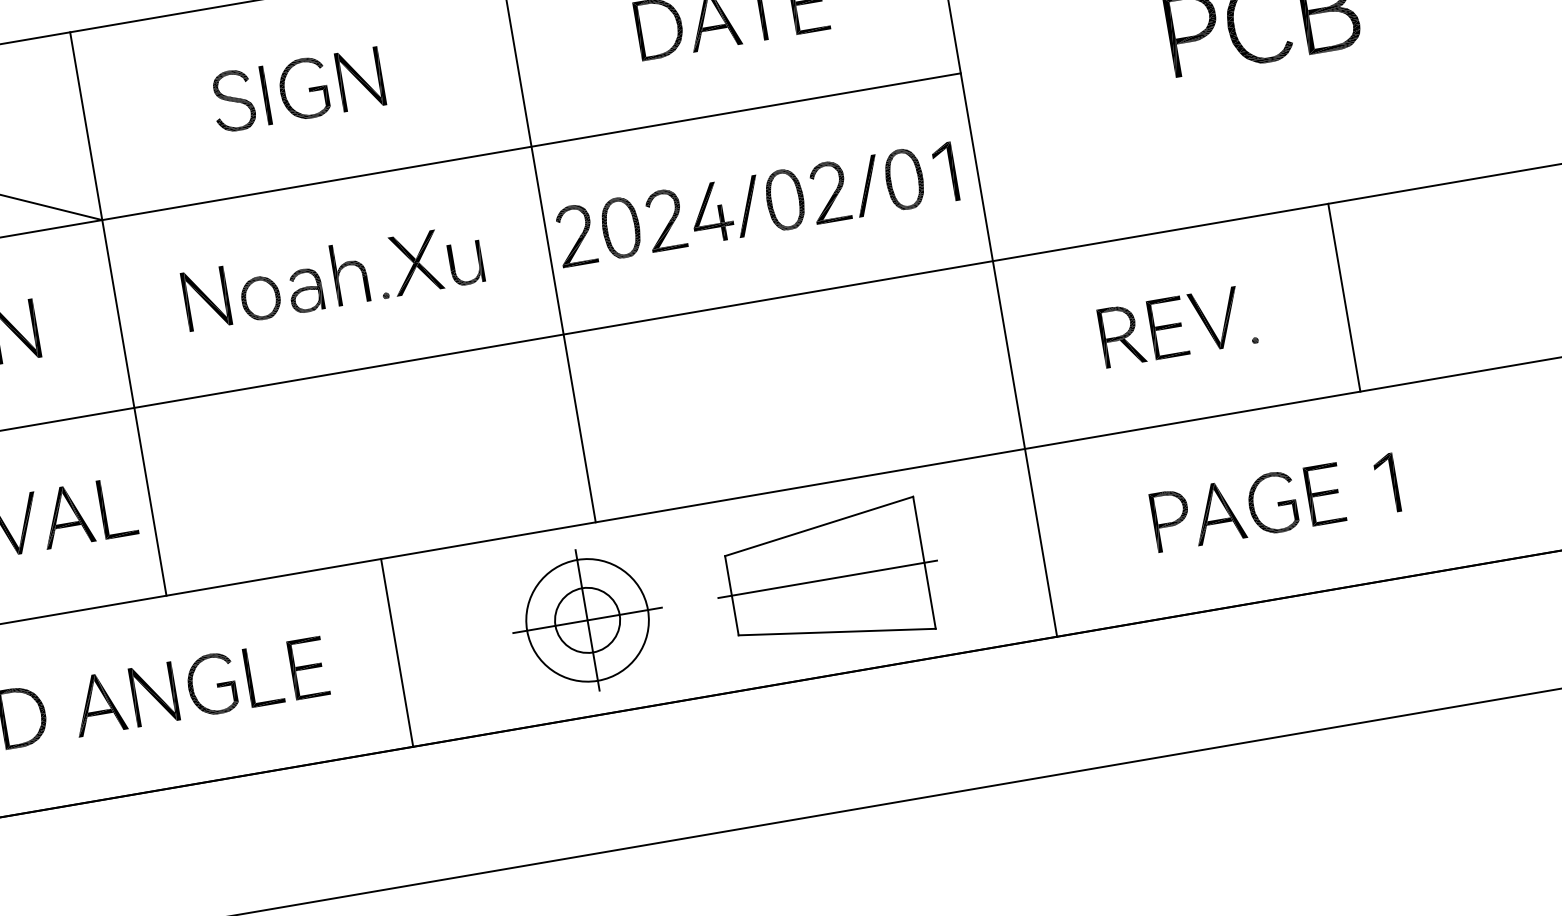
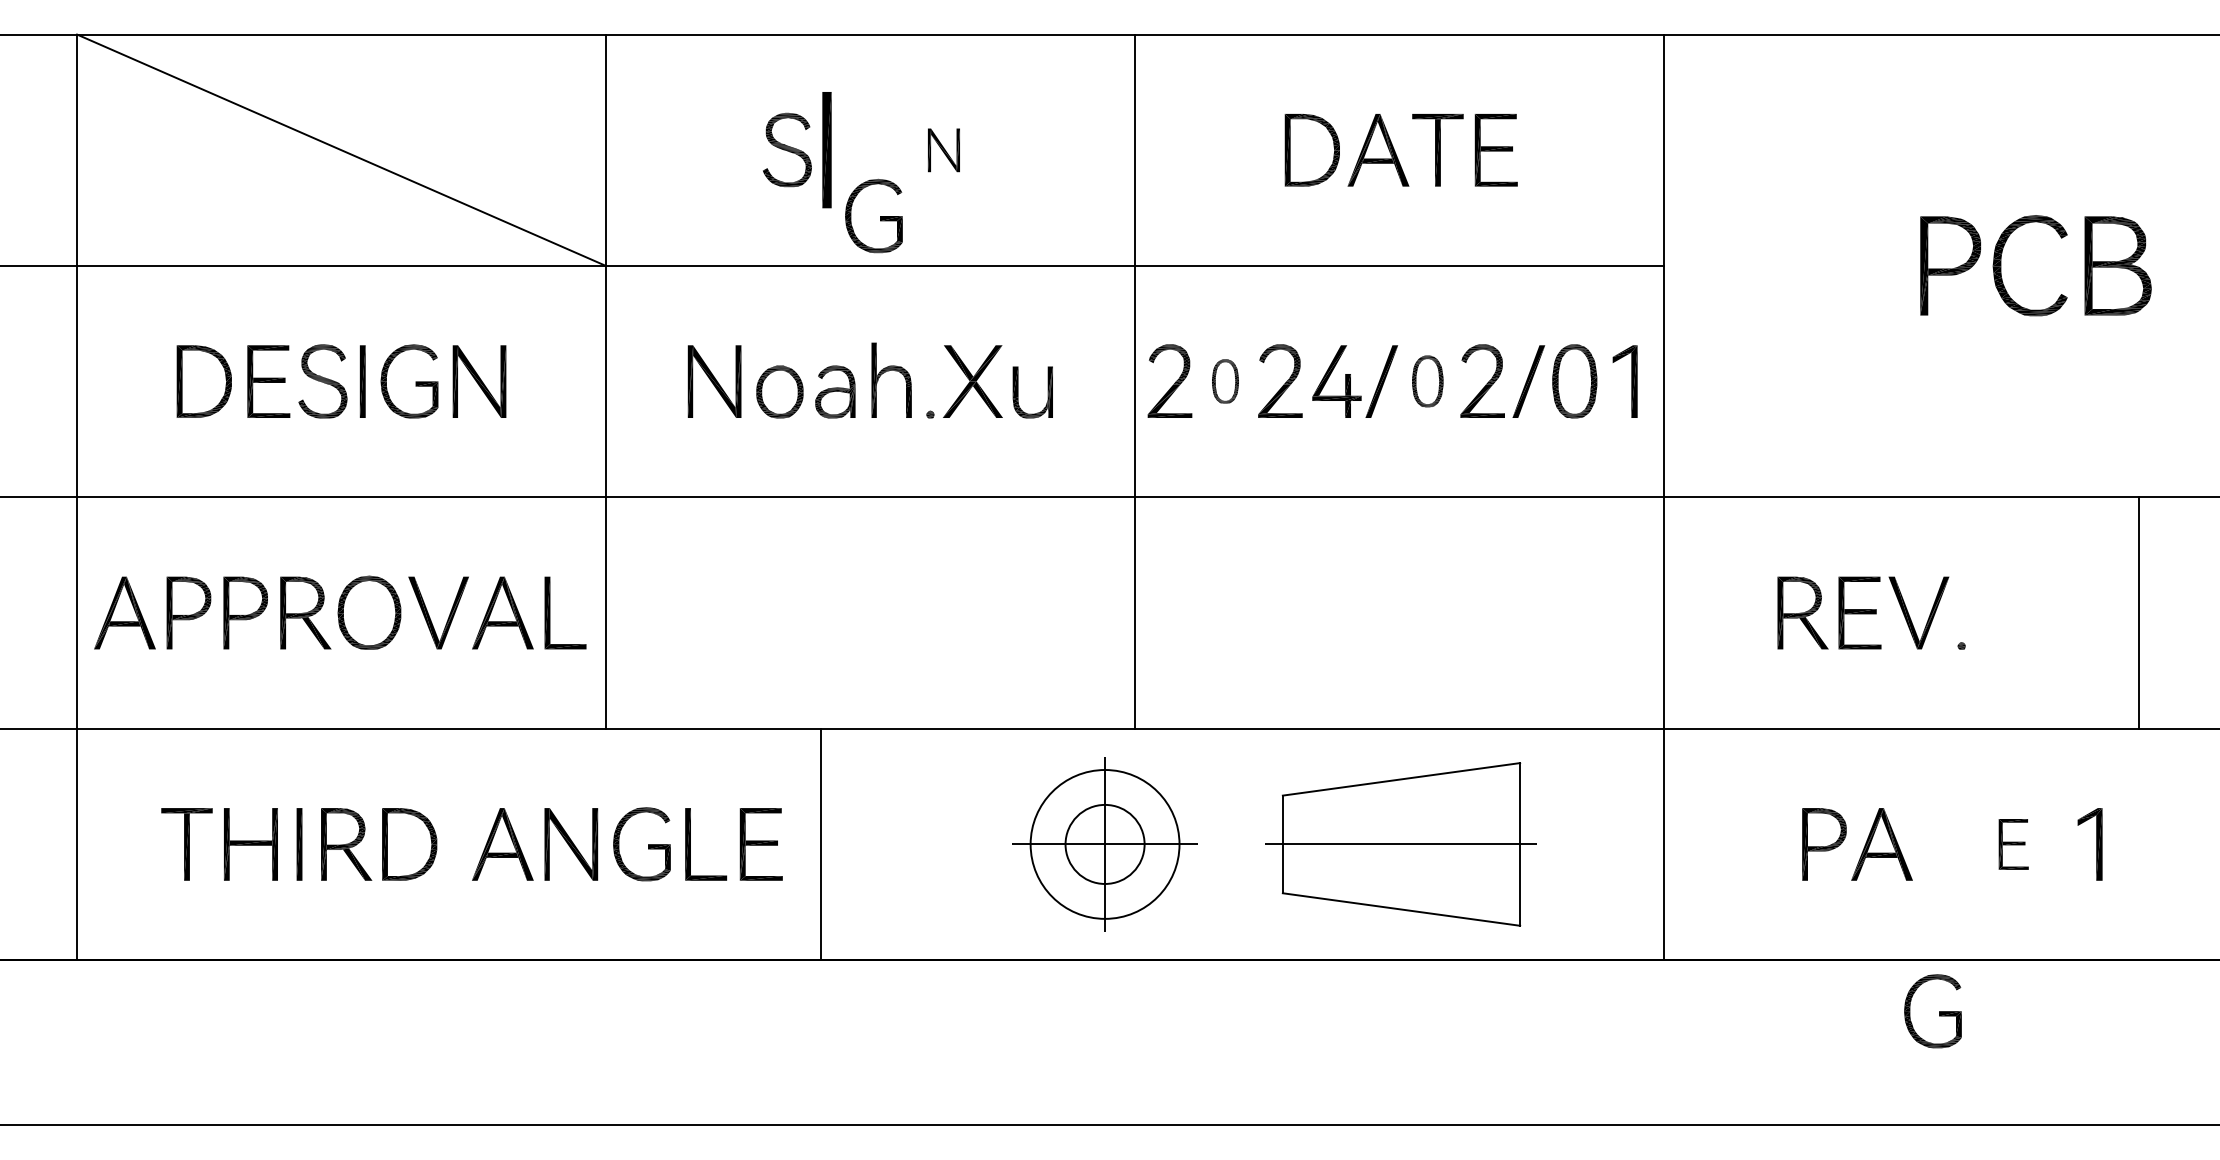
part: (360, 79) -> (943, 150), size x0.6
part: (309, 88) -> (880, 216), moved
part: (266, 95) -> (827, 150), size x1.6
part: (785, 199) -> (1427, 381), size x0.7
part: (621, 227) -> (1225, 381), size x0.6
line: (1343, 297) -> (2138, 612), moved
part: (1324, 494) -> (2013, 844), size x0.7
part: (1277, 502) -> (1939, 1011), moved
line: (397, 652) -> (821, 844), moved

